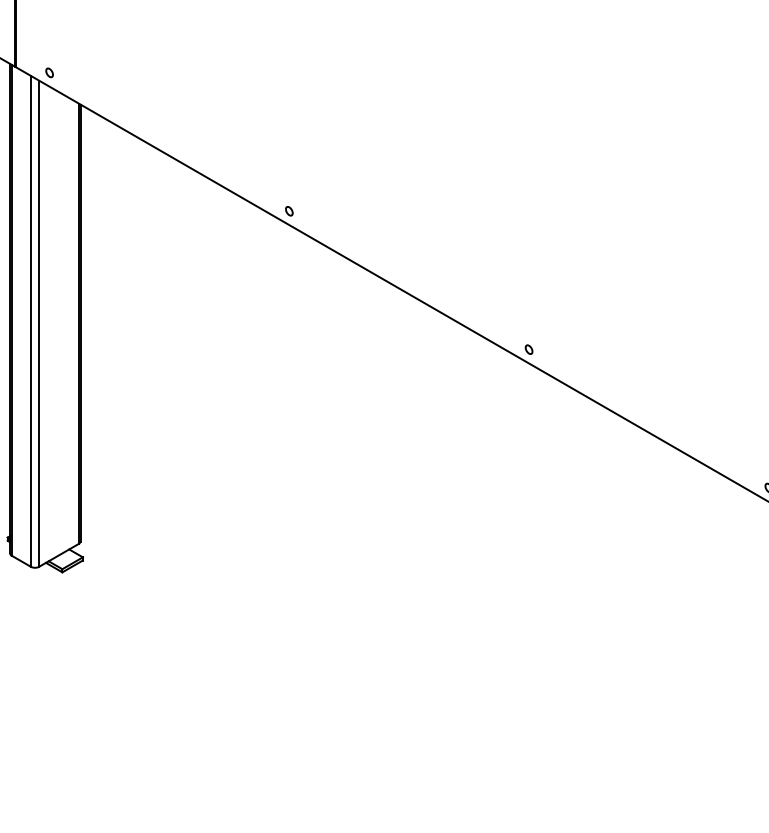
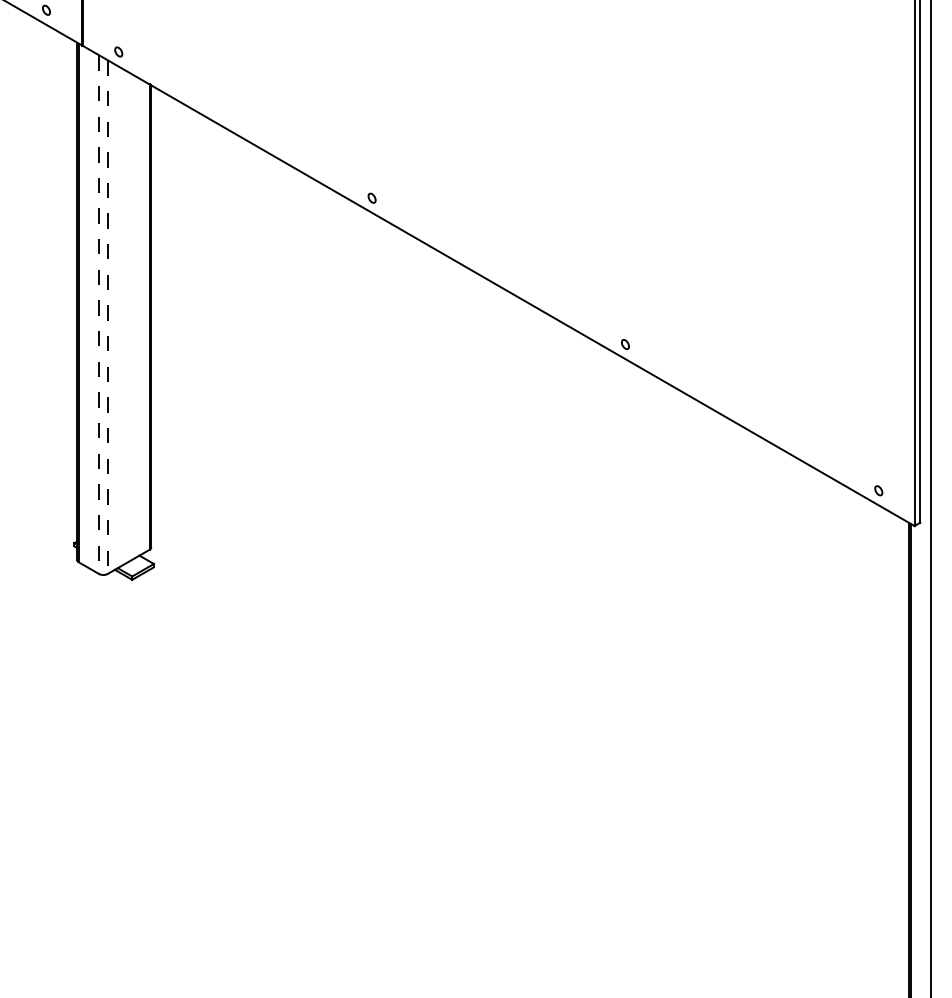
line: (31, 322) -> (99, 315), solid -> dashed
line: (38, 324) -> (107, 317), solid -> dashed

